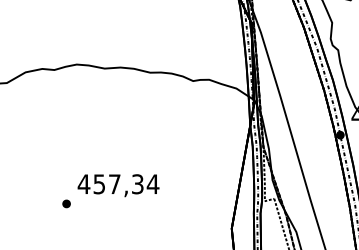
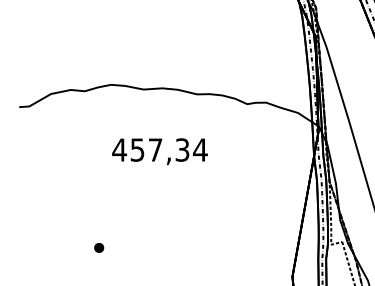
text: (118, 185) -> (159, 151), moved

